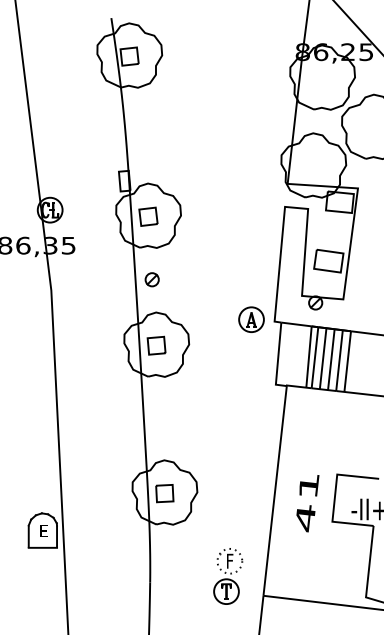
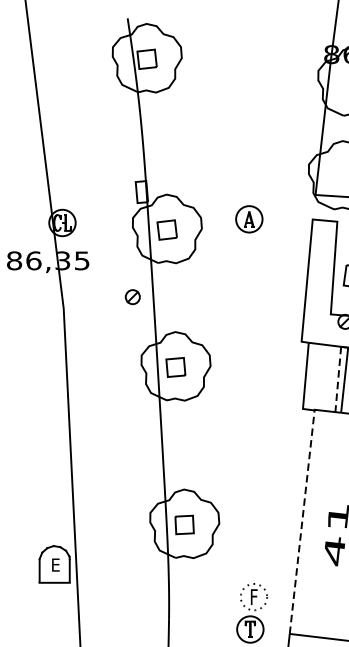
part: (151, 279) -> (132, 296), moved
part: (251, 319) -> (249, 219), moved
line: (309, 357) -> (338, 379), solid -> dashed
line: (275, 490) -> (302, 521), solid -> dashed

